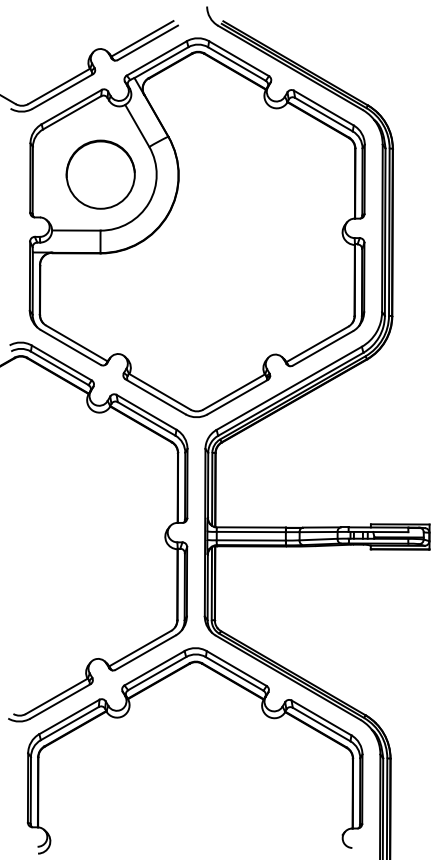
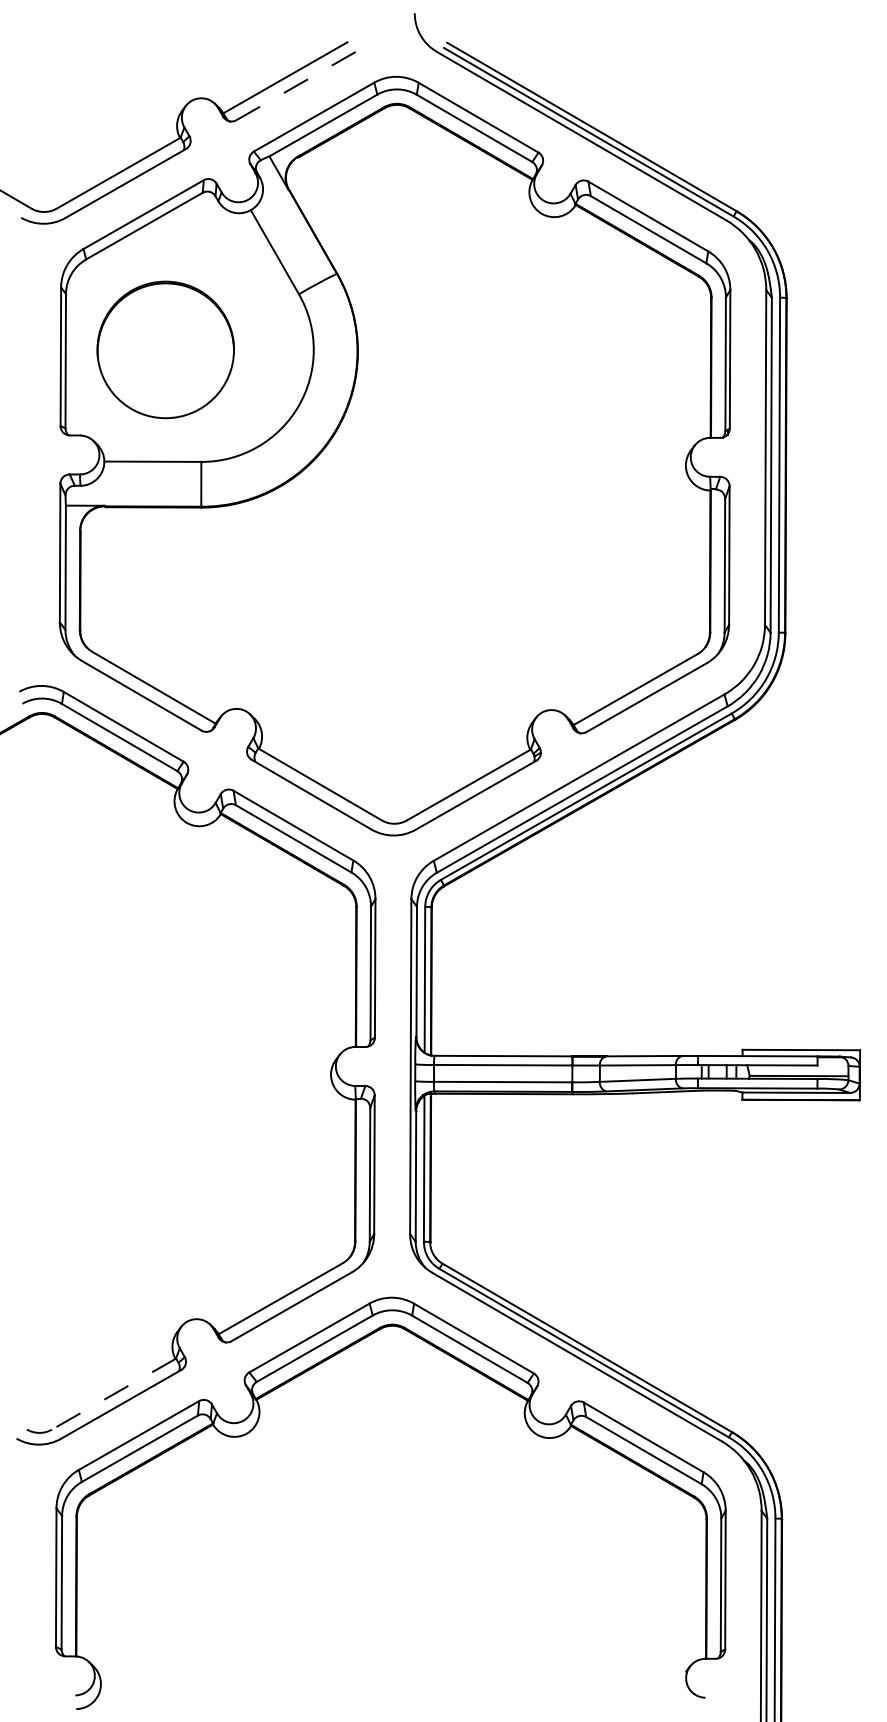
line: (147, 42) -> (295, 85), solid -> dashed
circle: (100, 174) -> (165, 349), moved
line: (56, 696) -> (113, 1394), solid -> dashed

